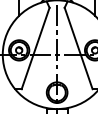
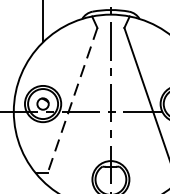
line: (35, 48) -> (72, 100), solid -> dashed

